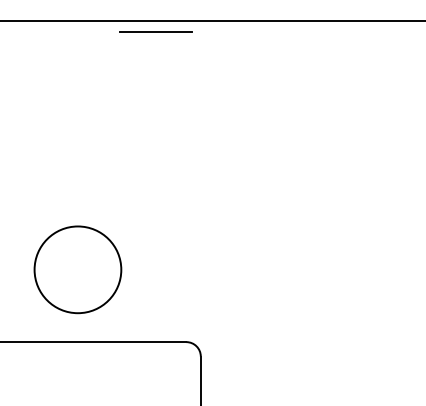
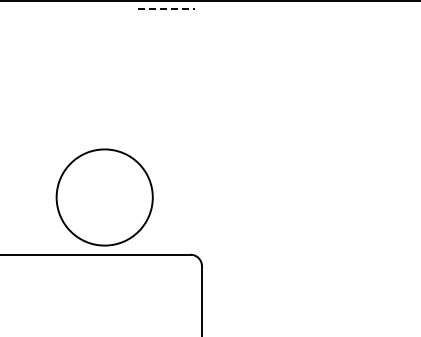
line: (156, 31) -> (166, 8), solid -> dashed
circle: (77, 269) -> (104, 197), size x1.4

